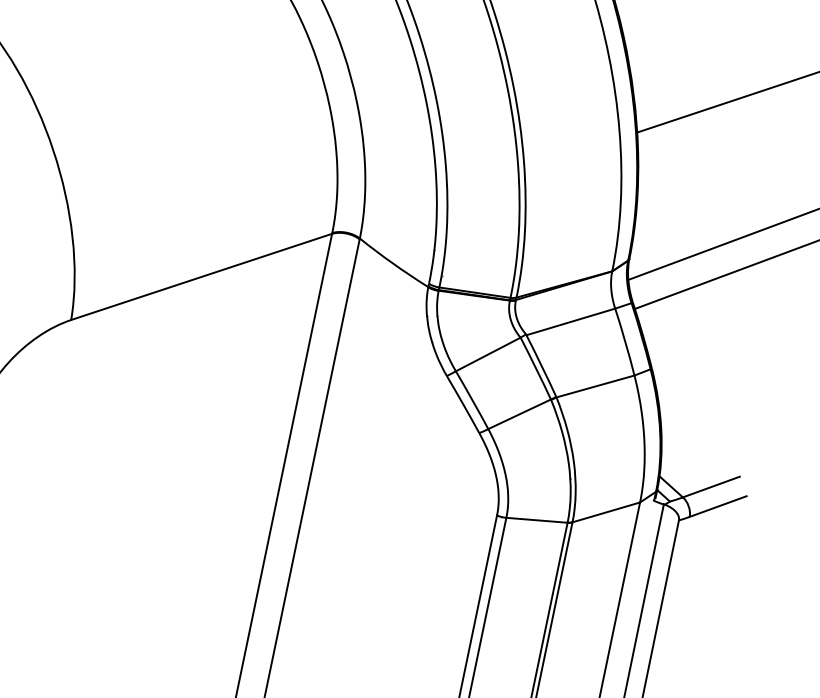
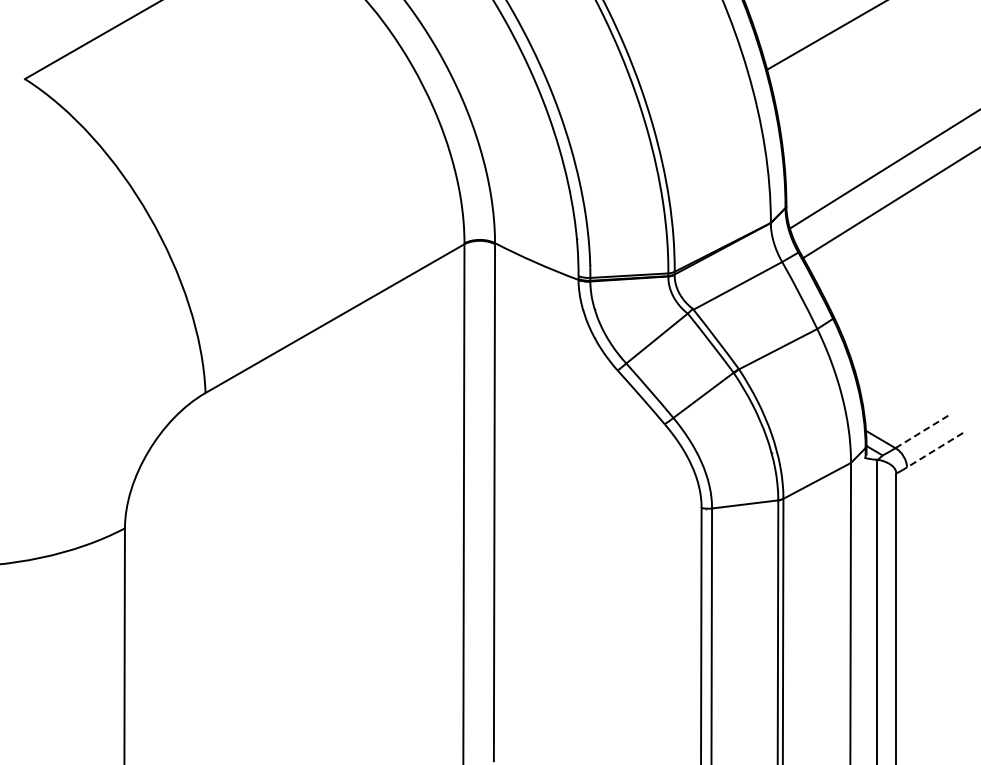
line: (711, 486) -> (923, 430), solid -> dashed
line: (718, 506) -> (935, 450), solid -> dashed

